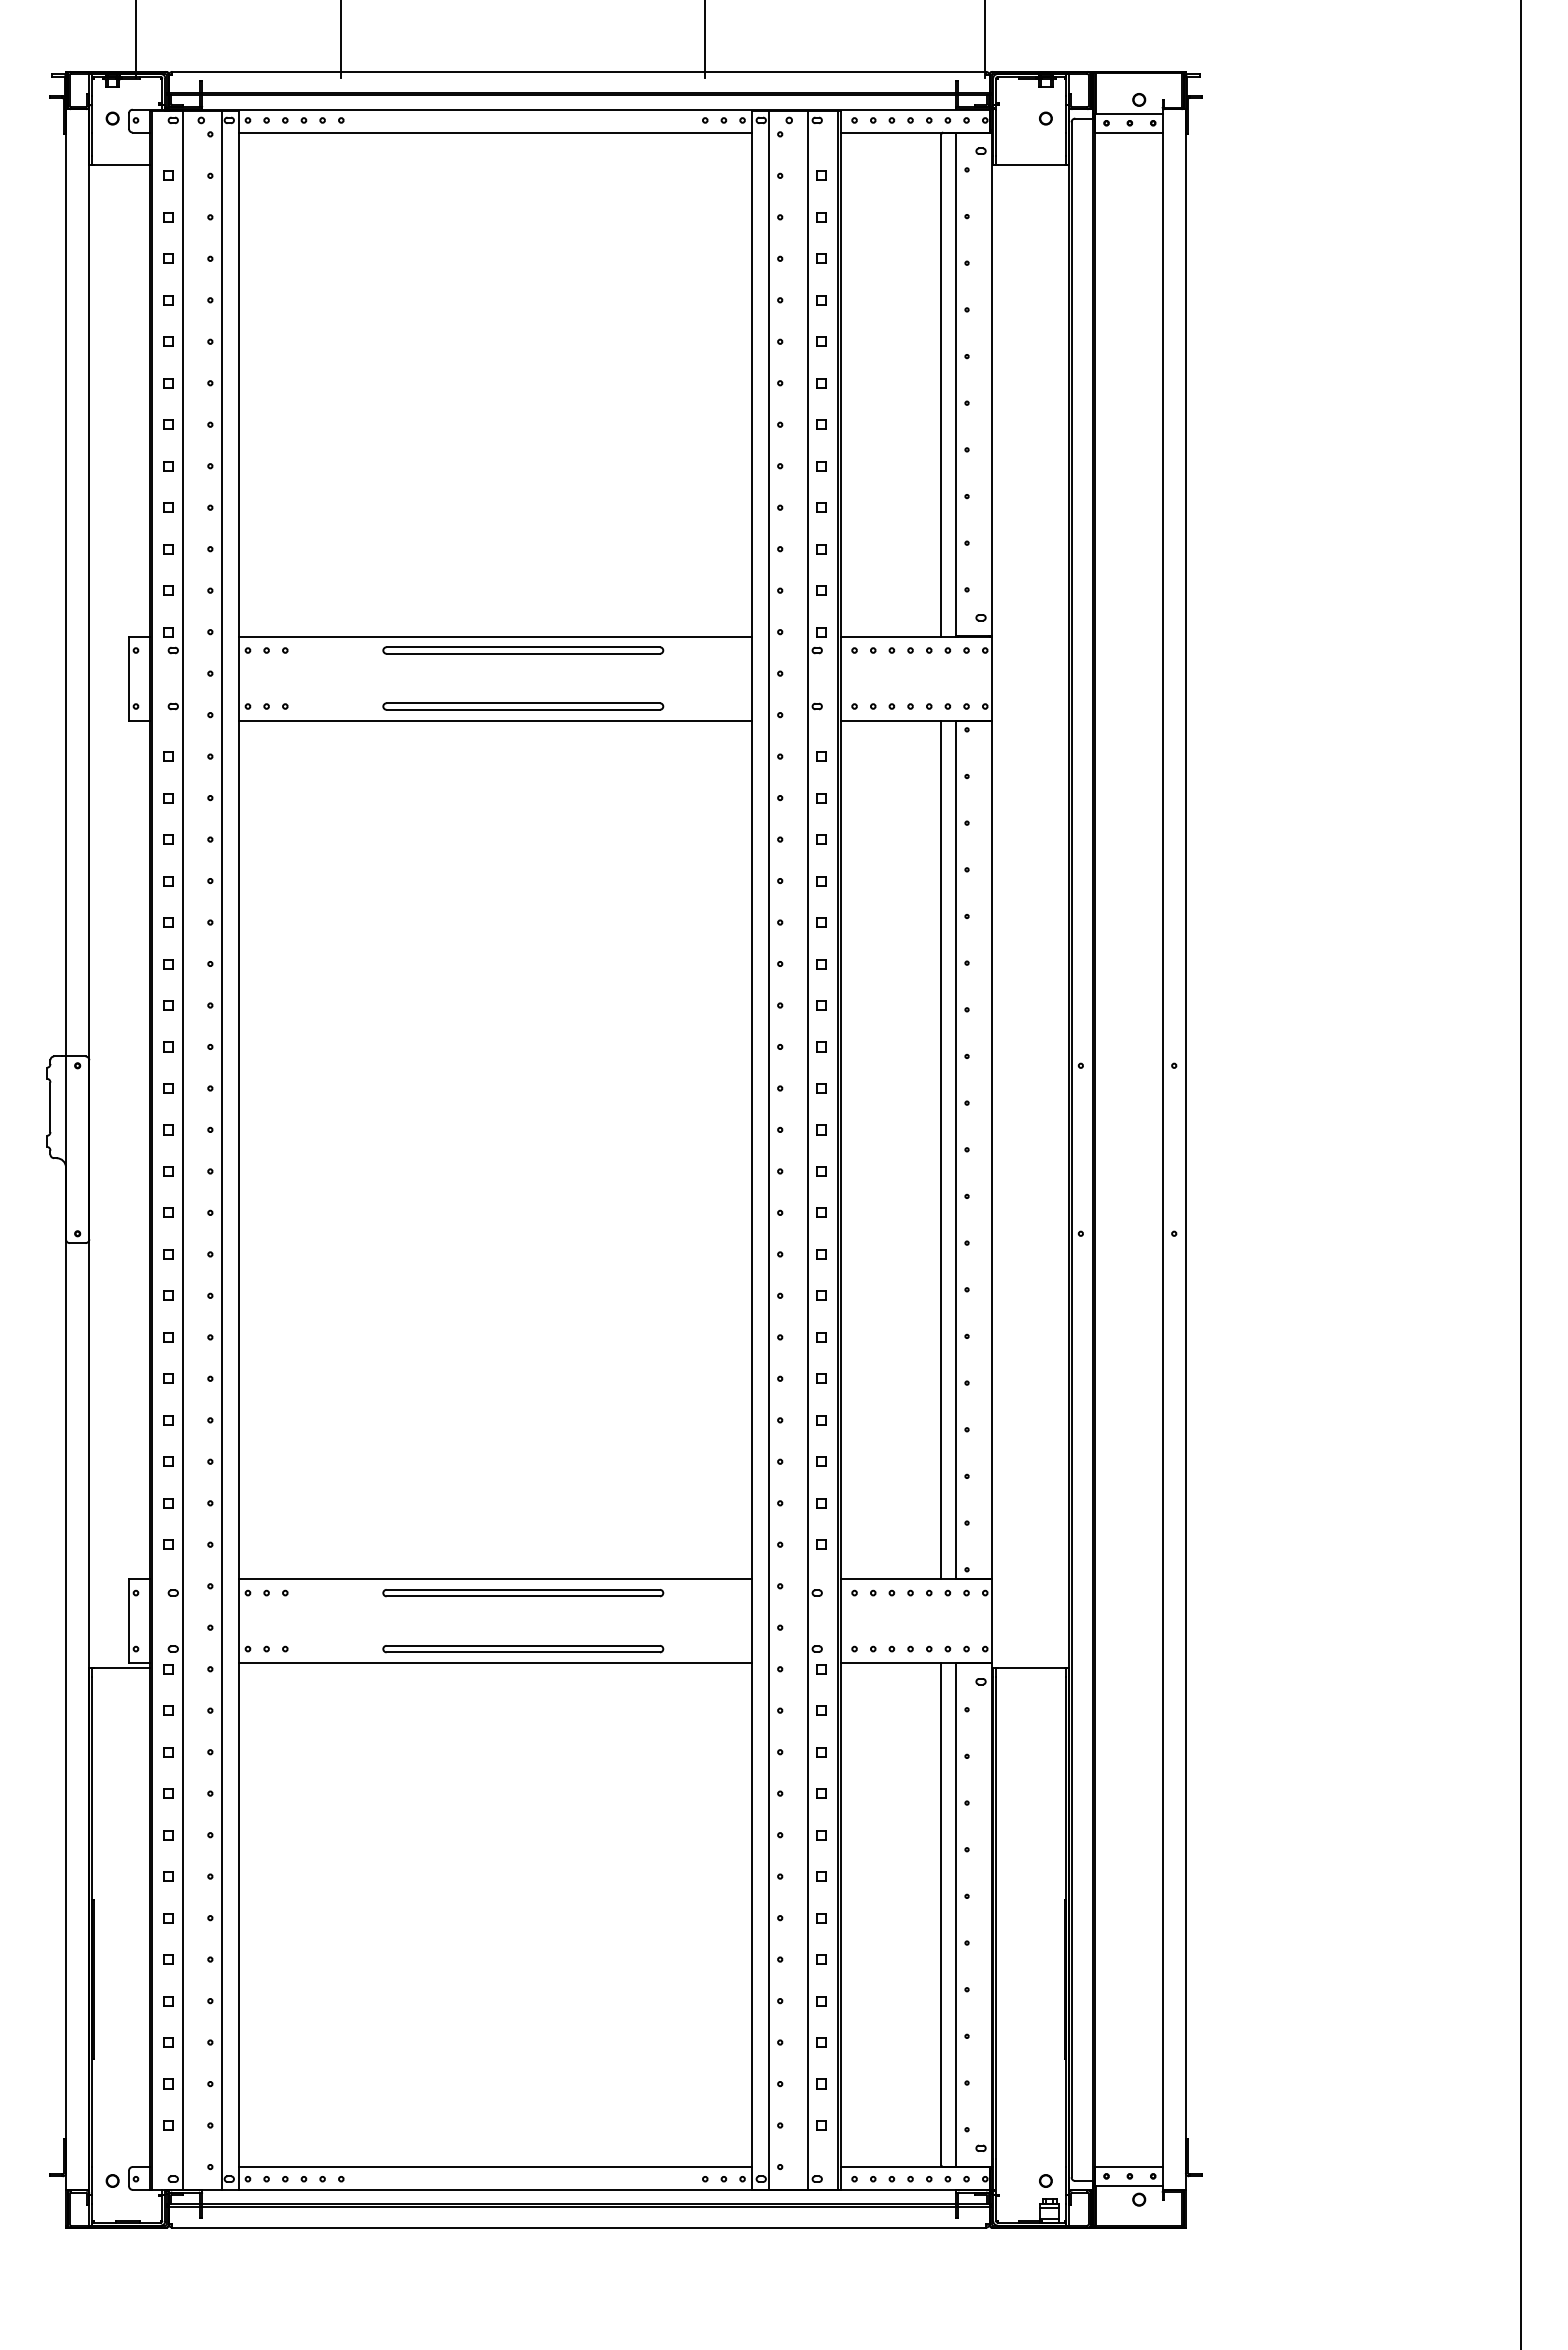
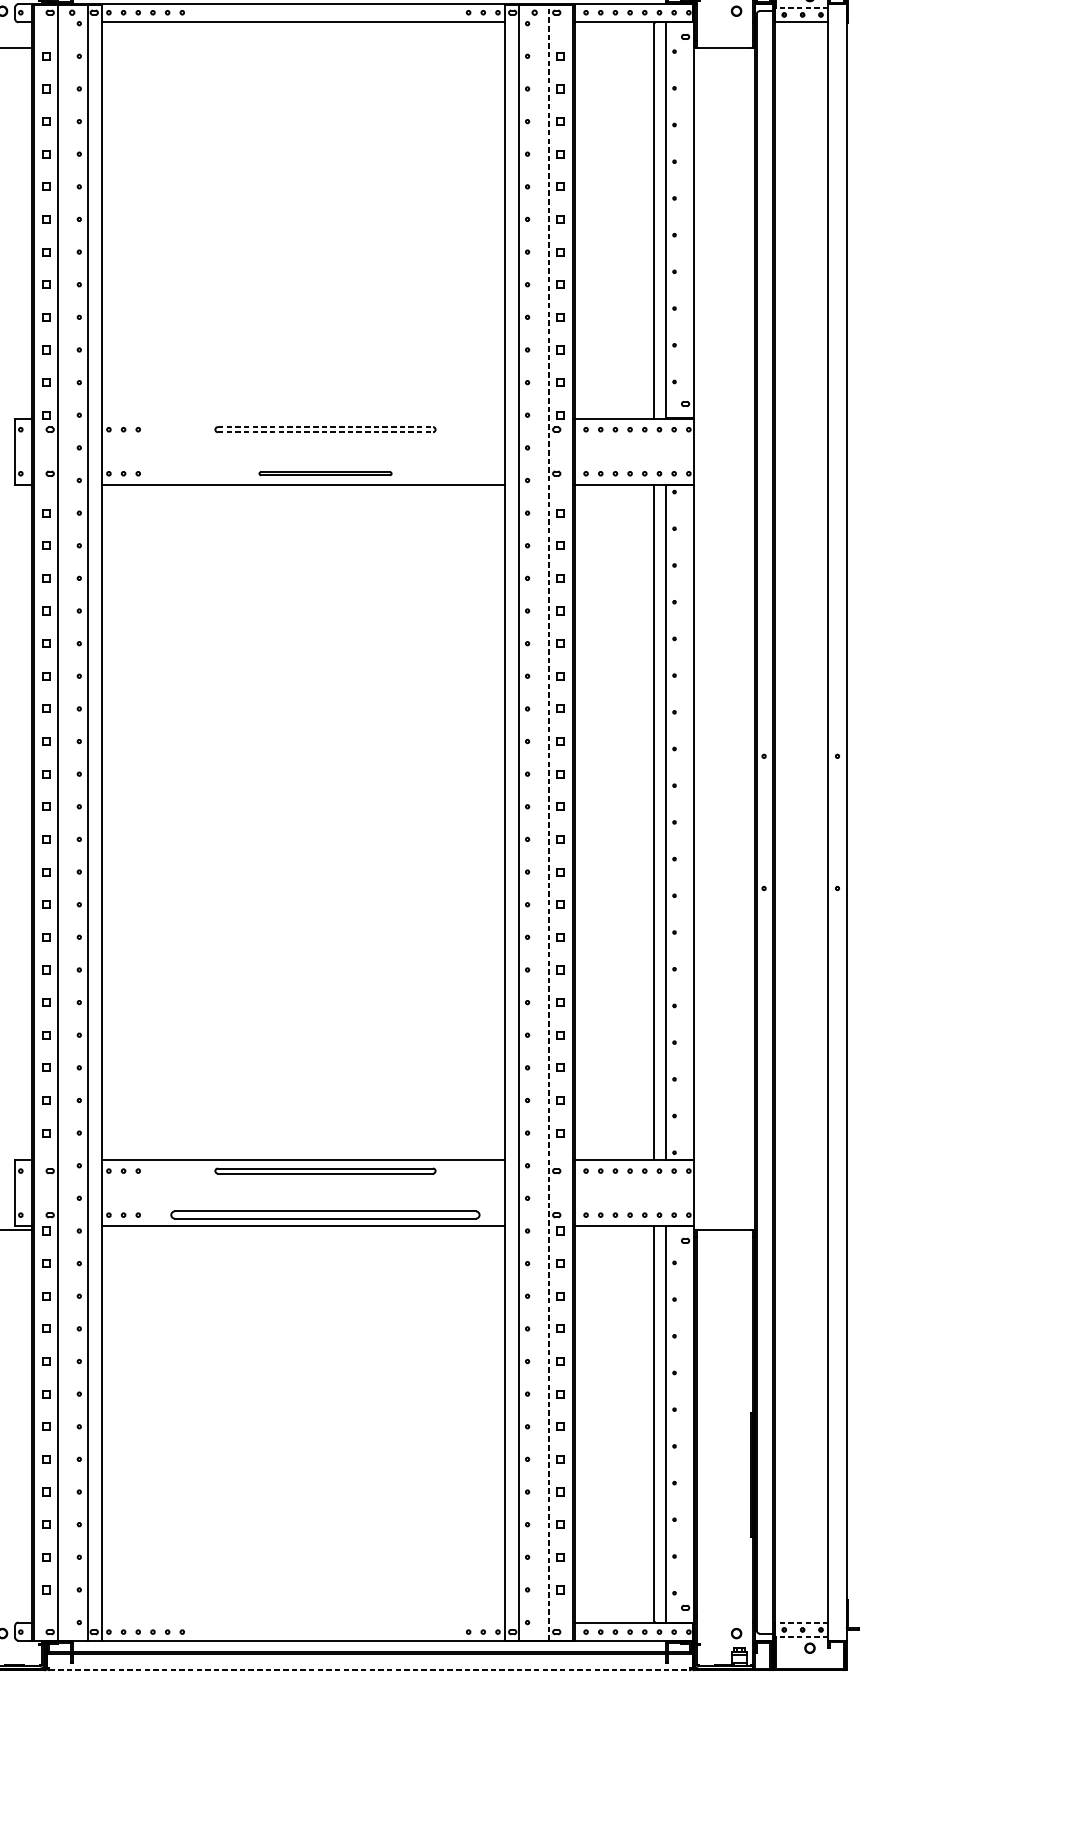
line: (1128, 113) -> (801, 7), solid -> dashed
line: (495, 636) -> (303, 418), removed
line: (523, 647) -> (325, 427), solid -> dashed
line: (523, 653) -> (325, 432), solid -> dashed
part: (523, 706) -> (325, 473), size x0.6
line: (807, 1150) -> (549, 822), solid -> dashed
part: (523, 1649) -> (325, 1215), size x1.4
line: (495, 2167) -> (303, 1622), removed
line: (1128, 2167) -> (801, 1622), solid -> dashed
line: (1128, 2185) -> (801, 1637), solid -> dashed
line: (579, 2227) -> (369, 1670), solid -> dashed

